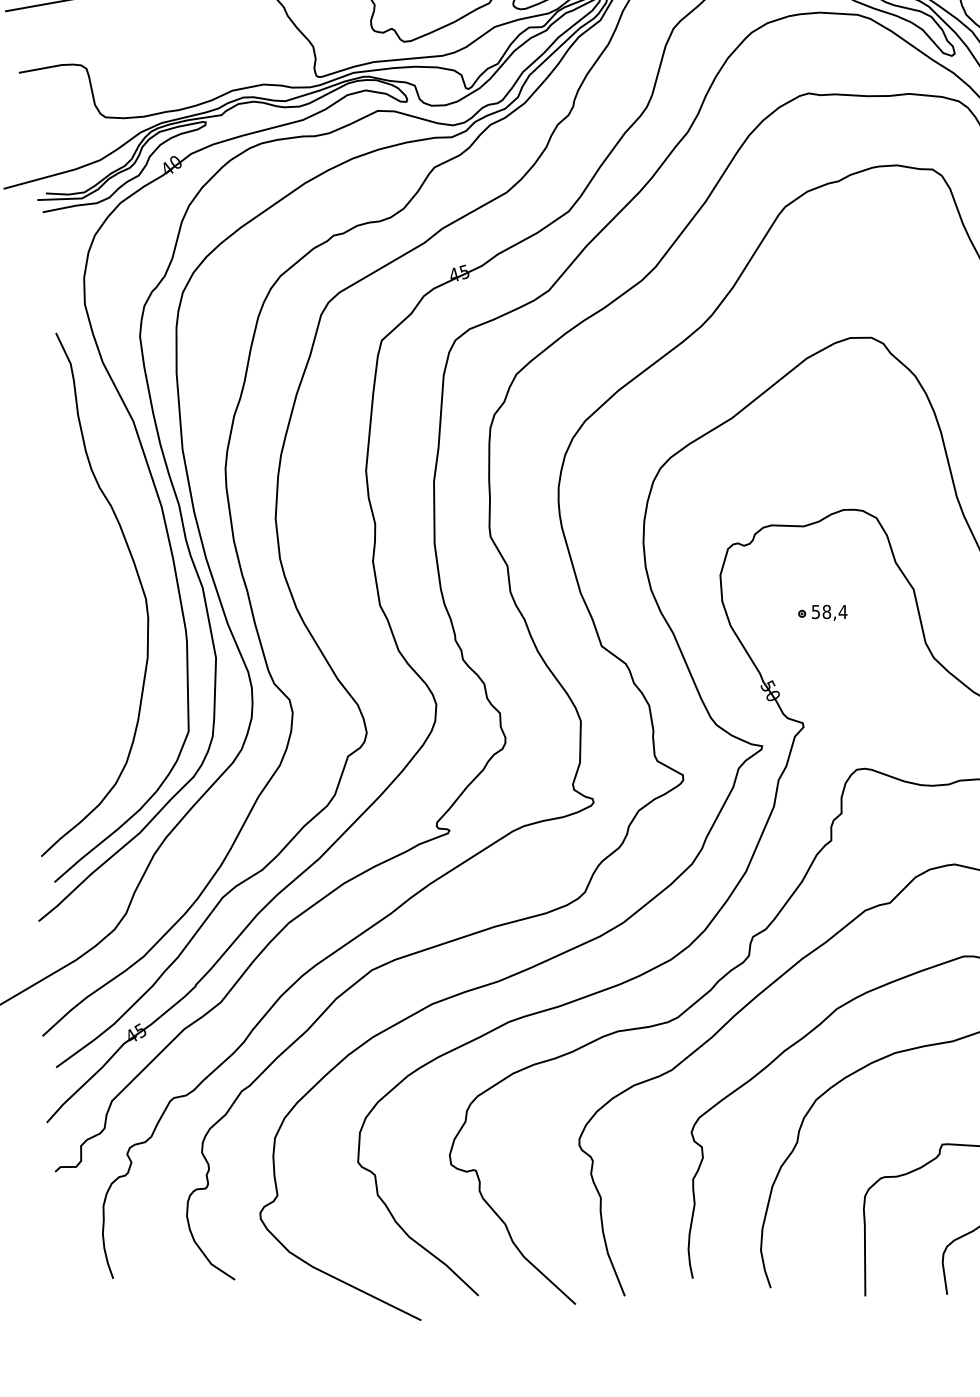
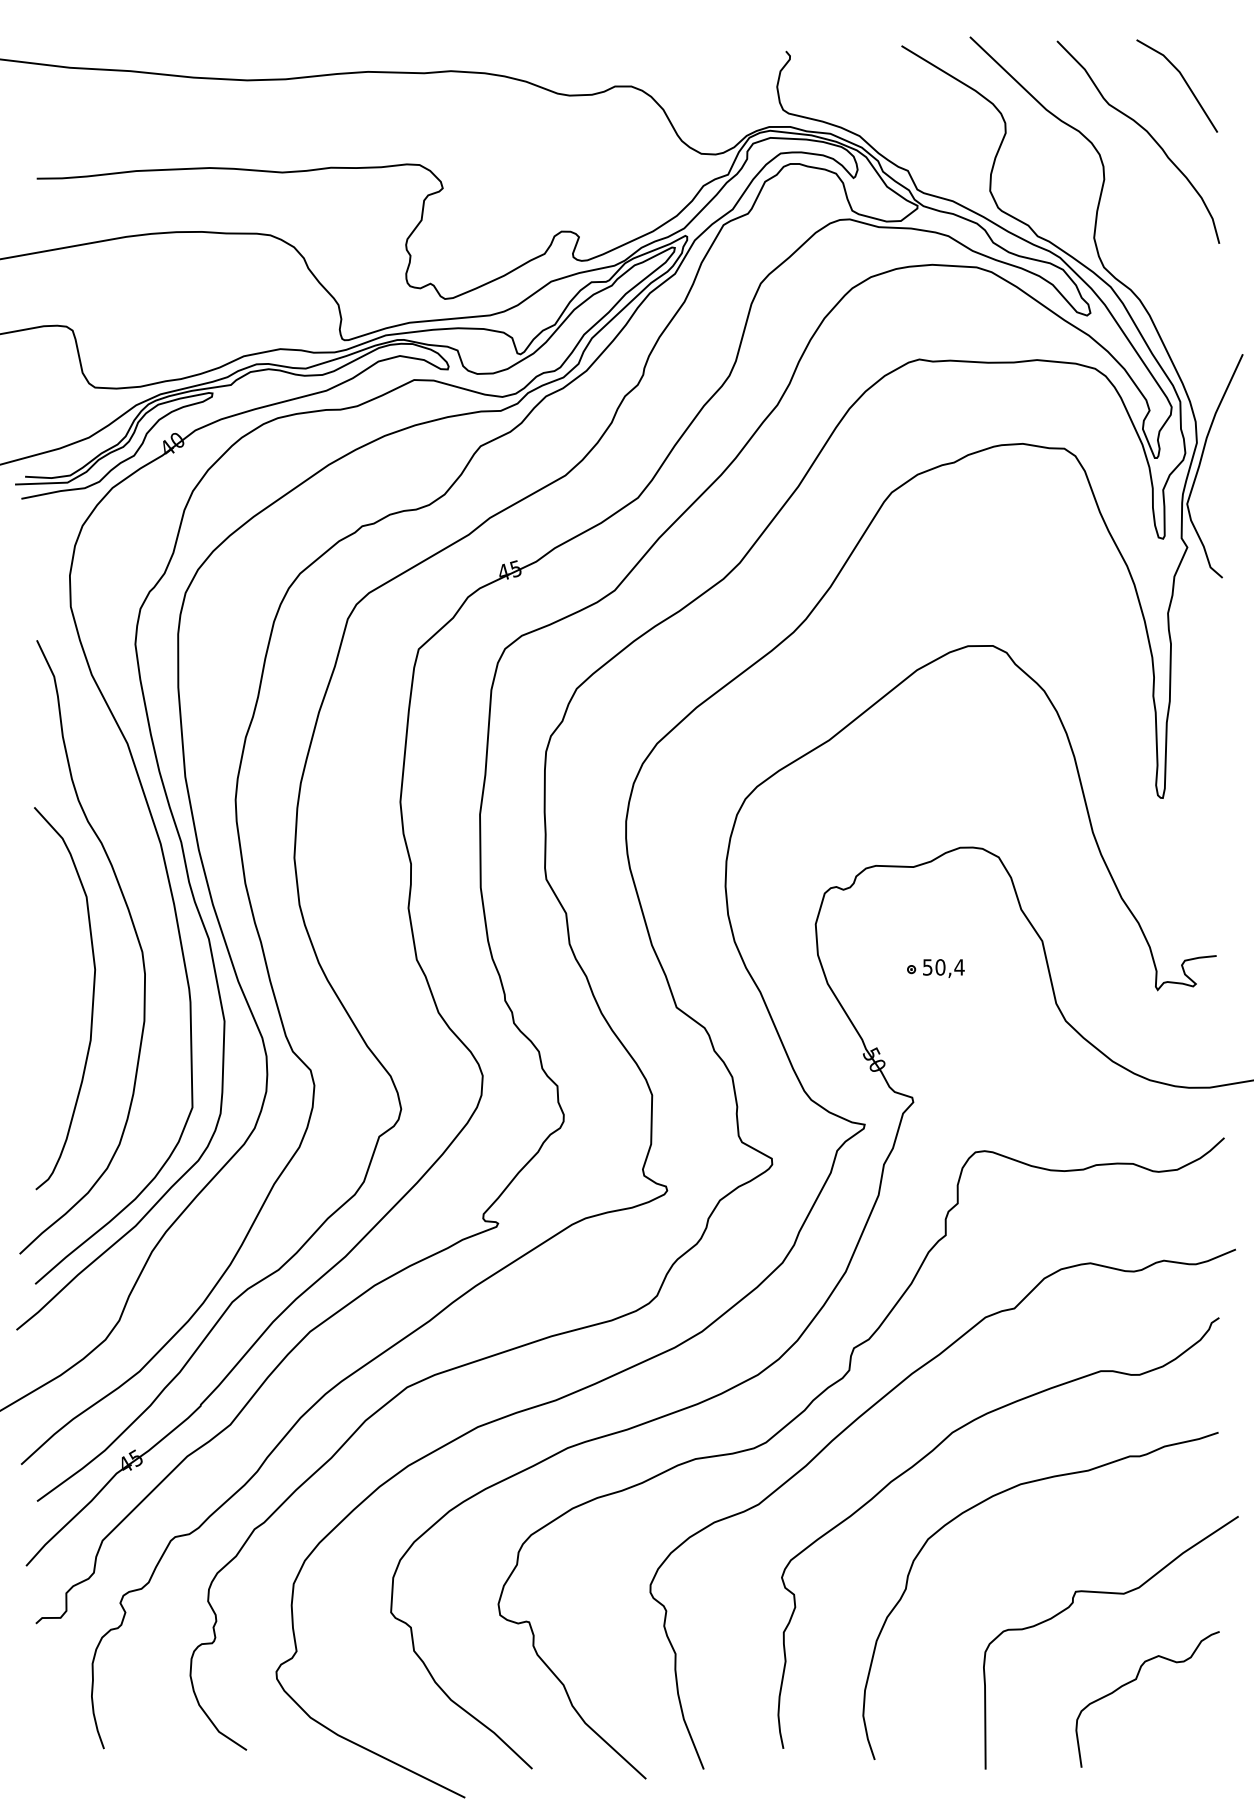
text: (826, 612) -> (940, 967), 58,4 -> 50,4
curve: (103, 638) -> (92, 998), added

